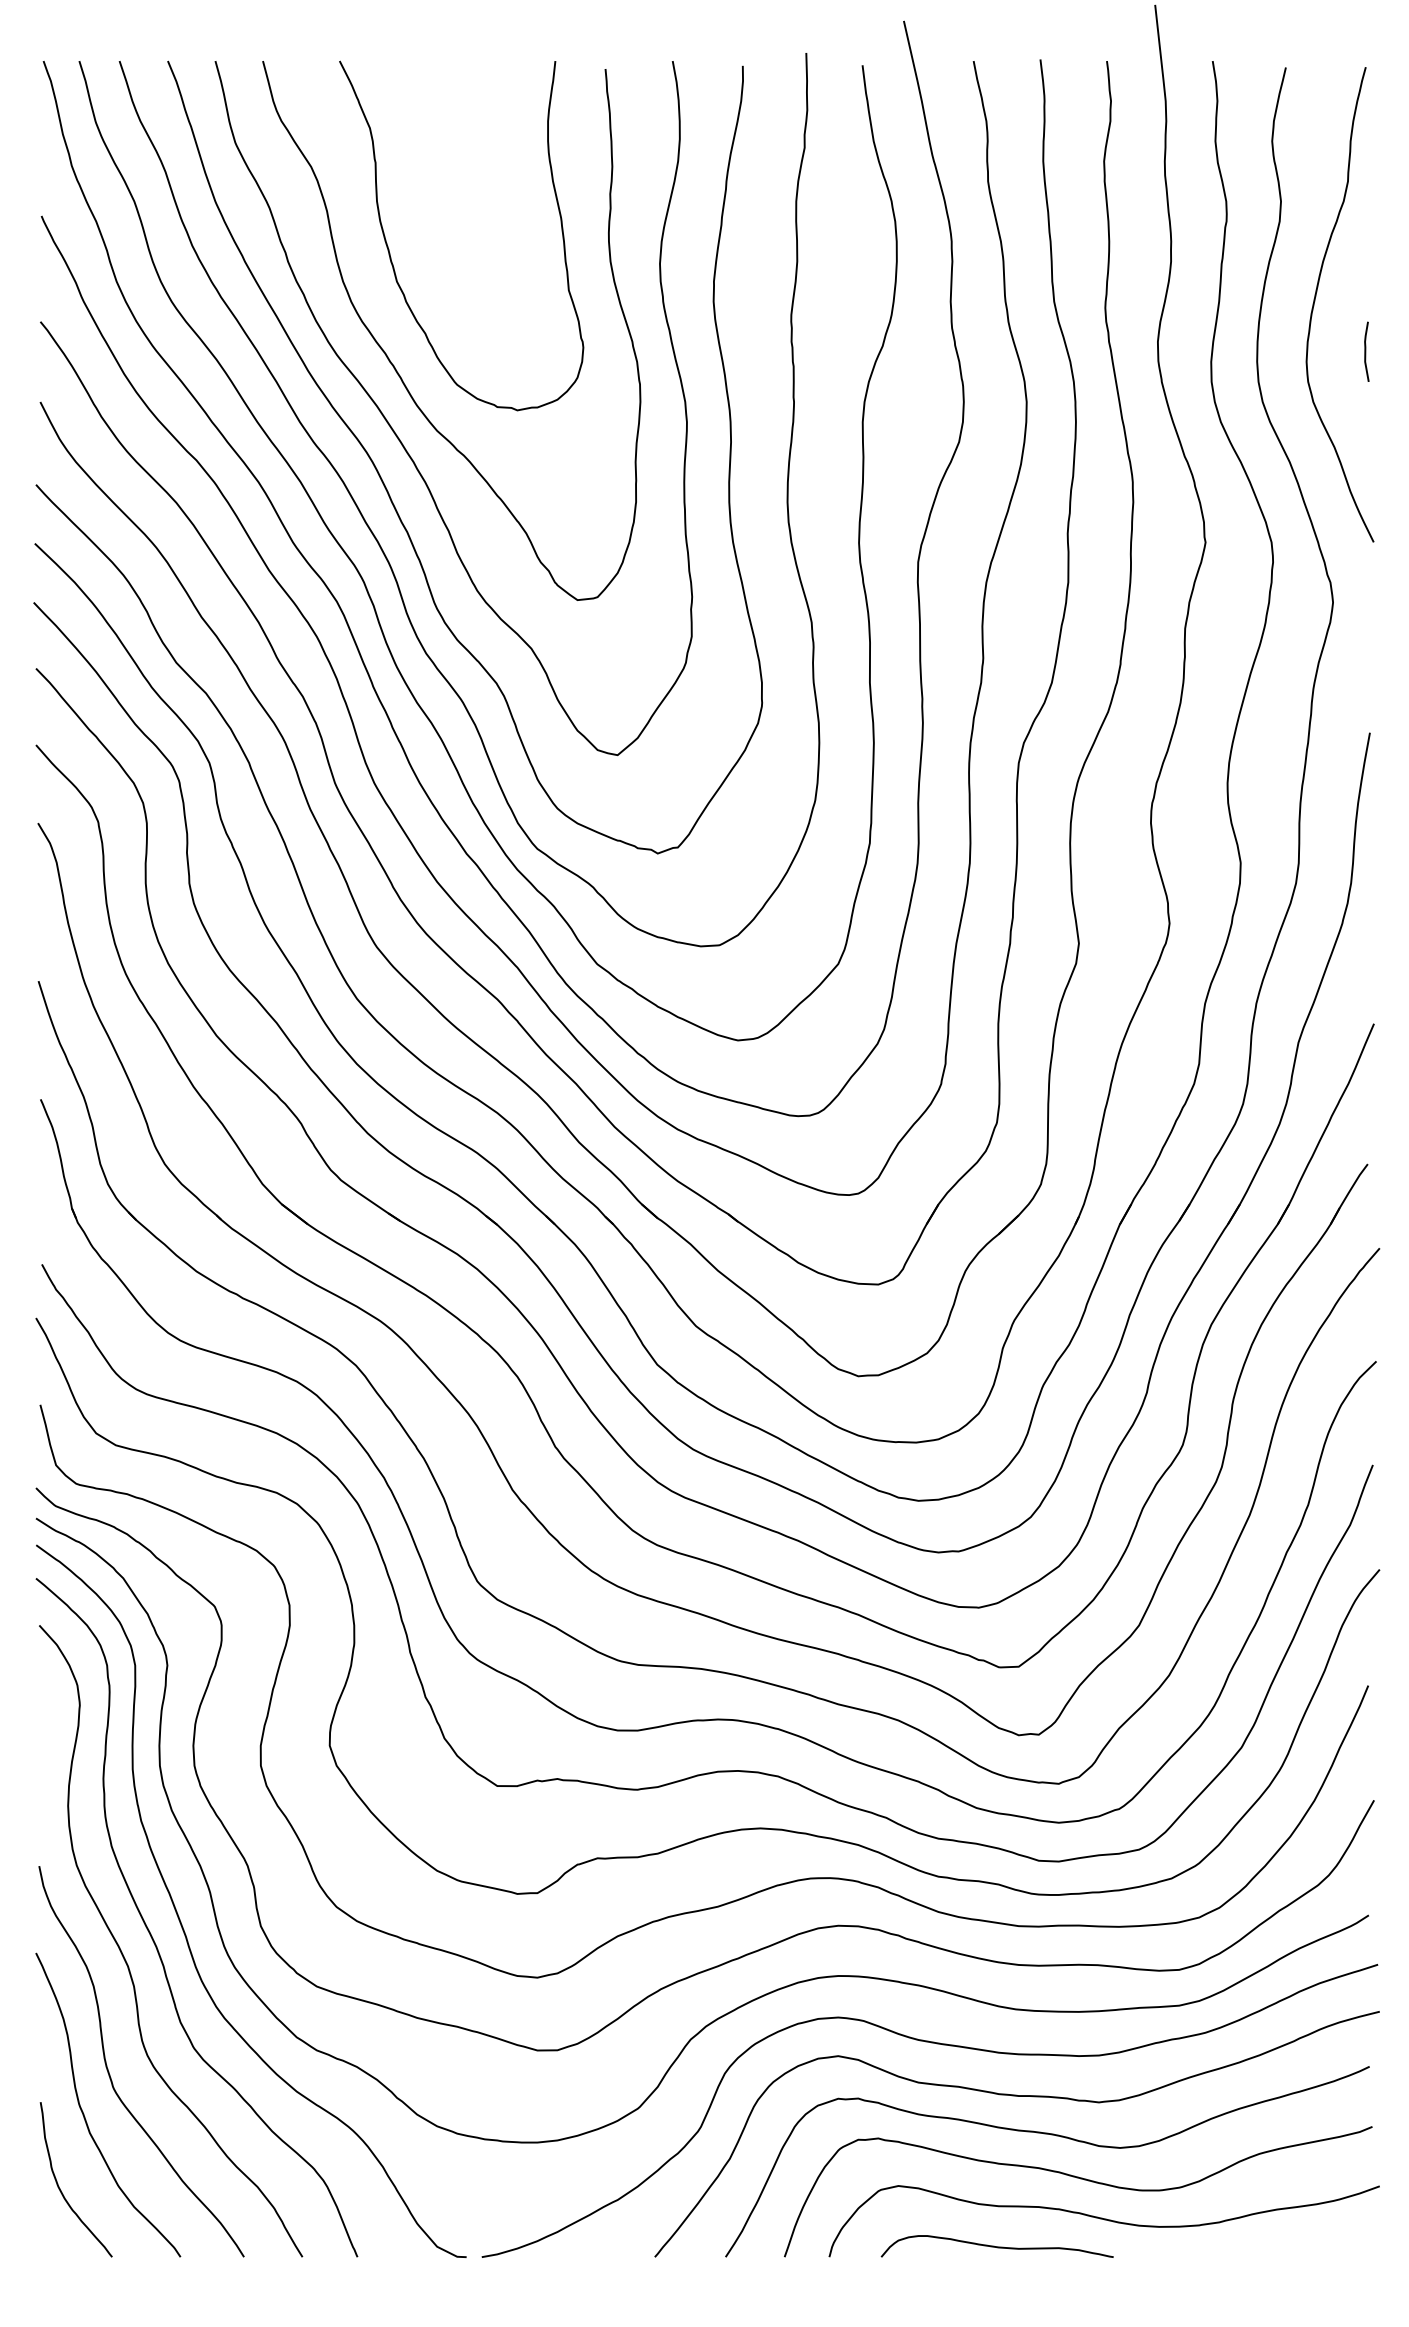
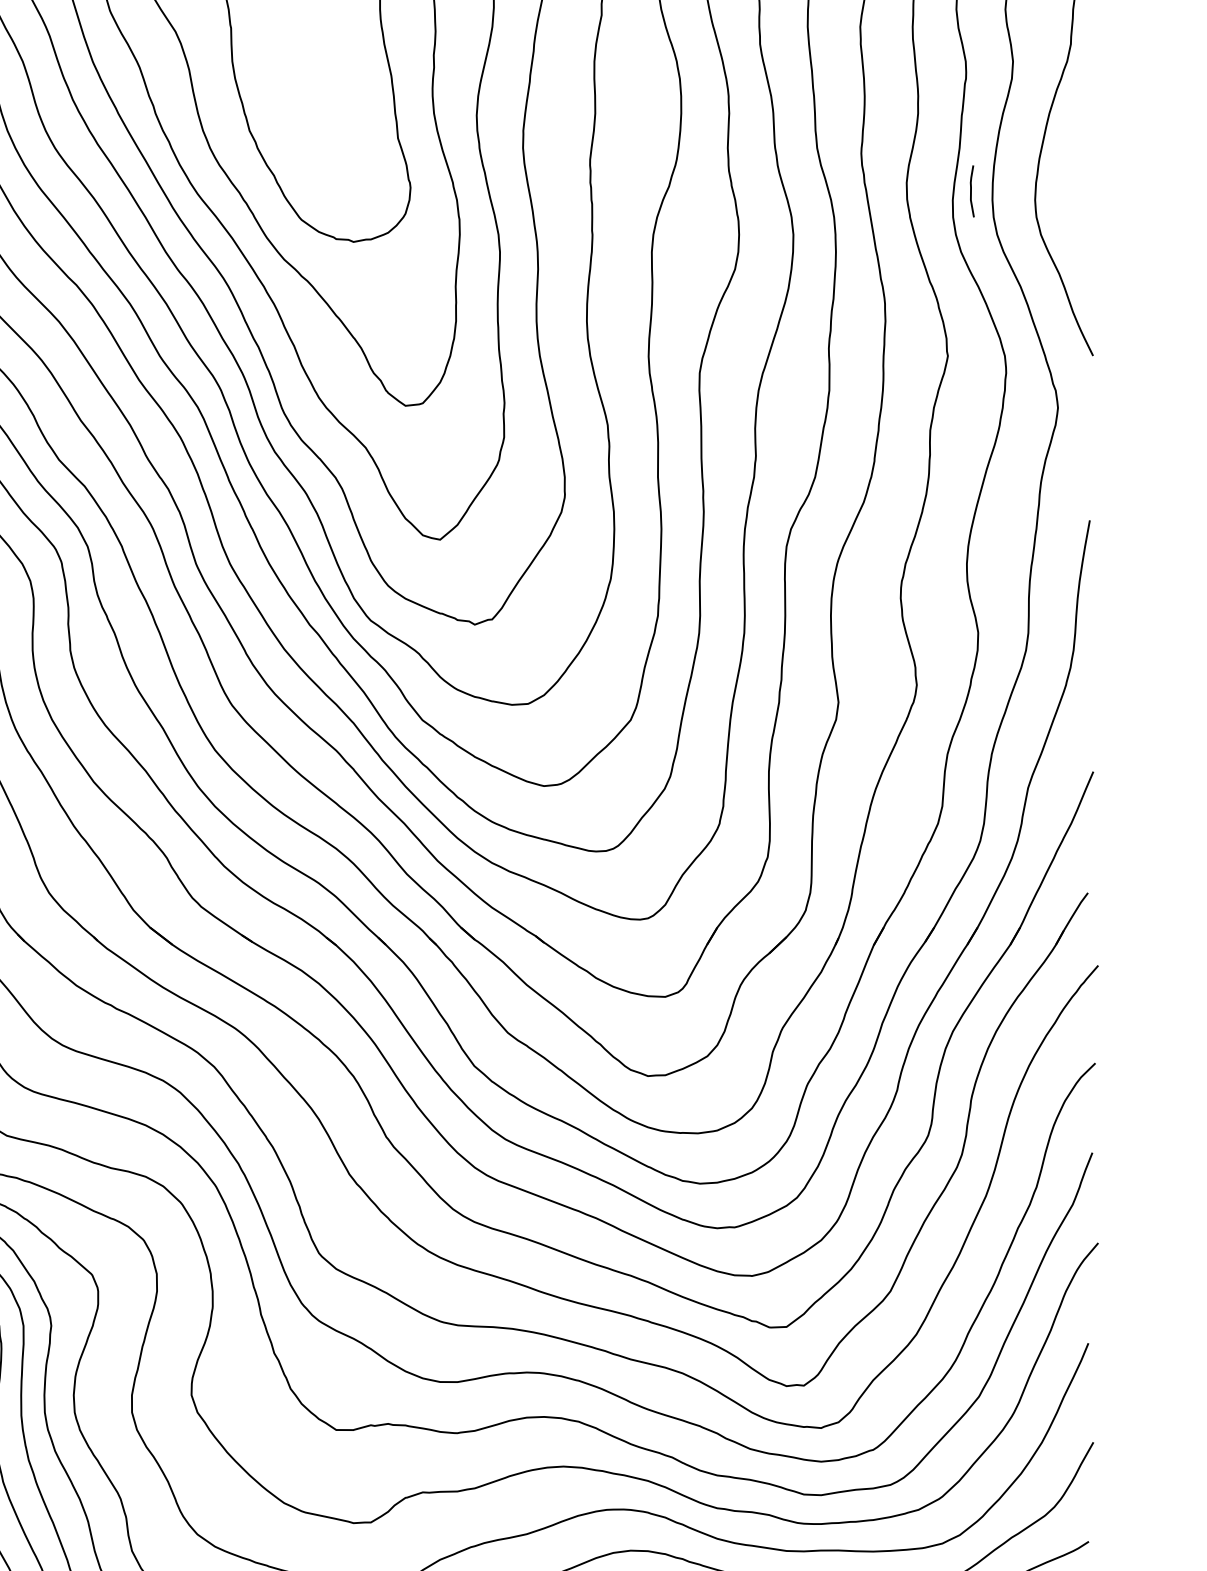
curve: (1366, 351) -> (972, 191), moved

